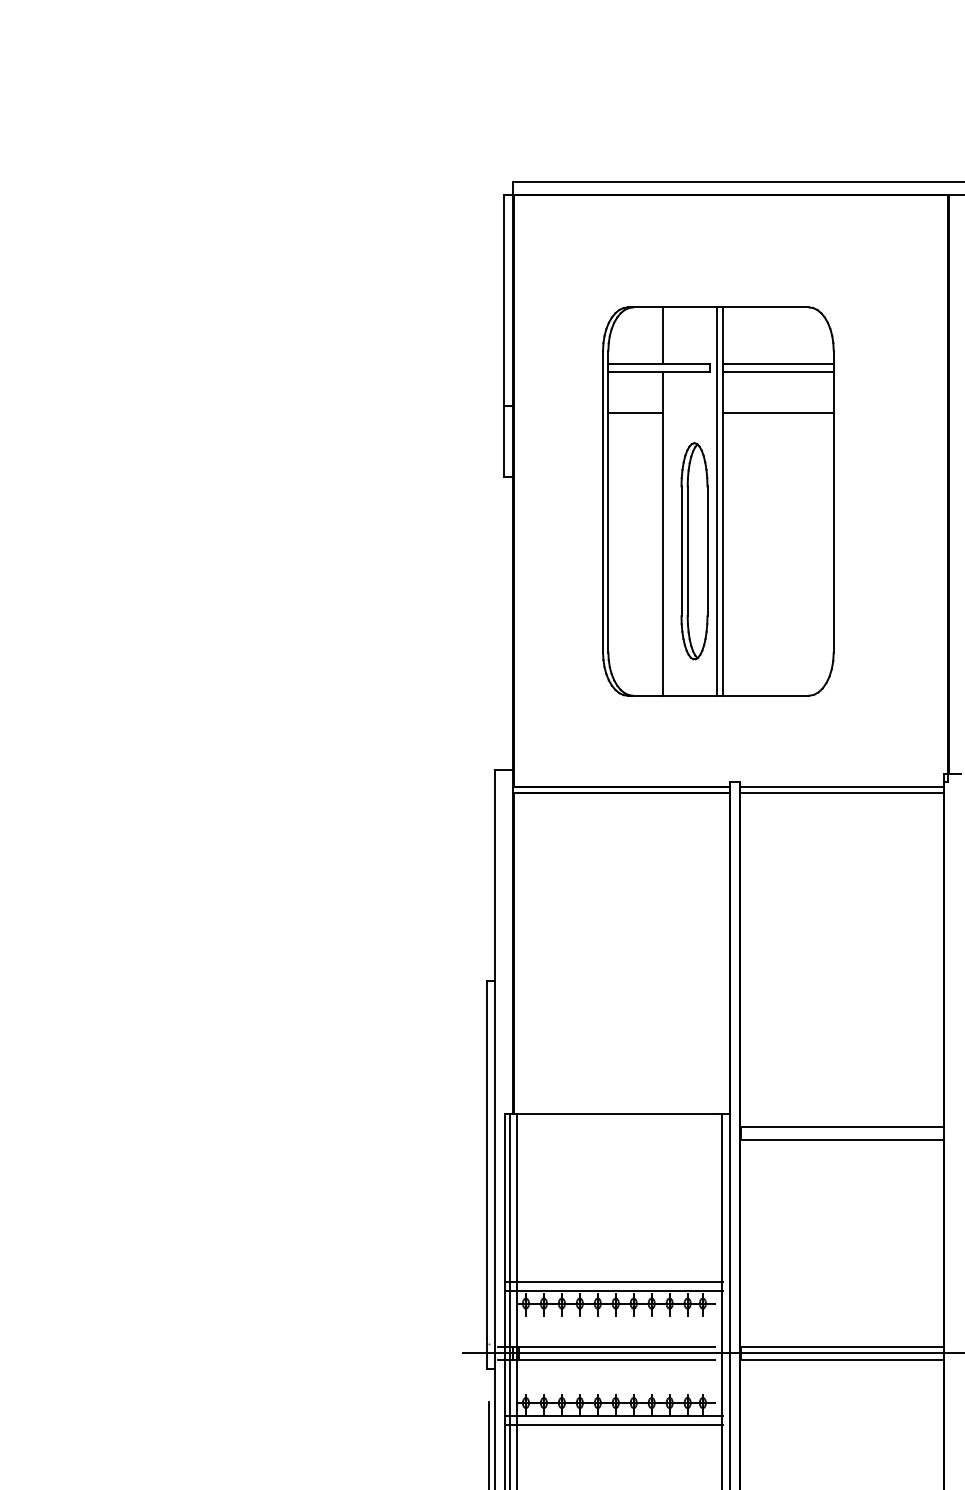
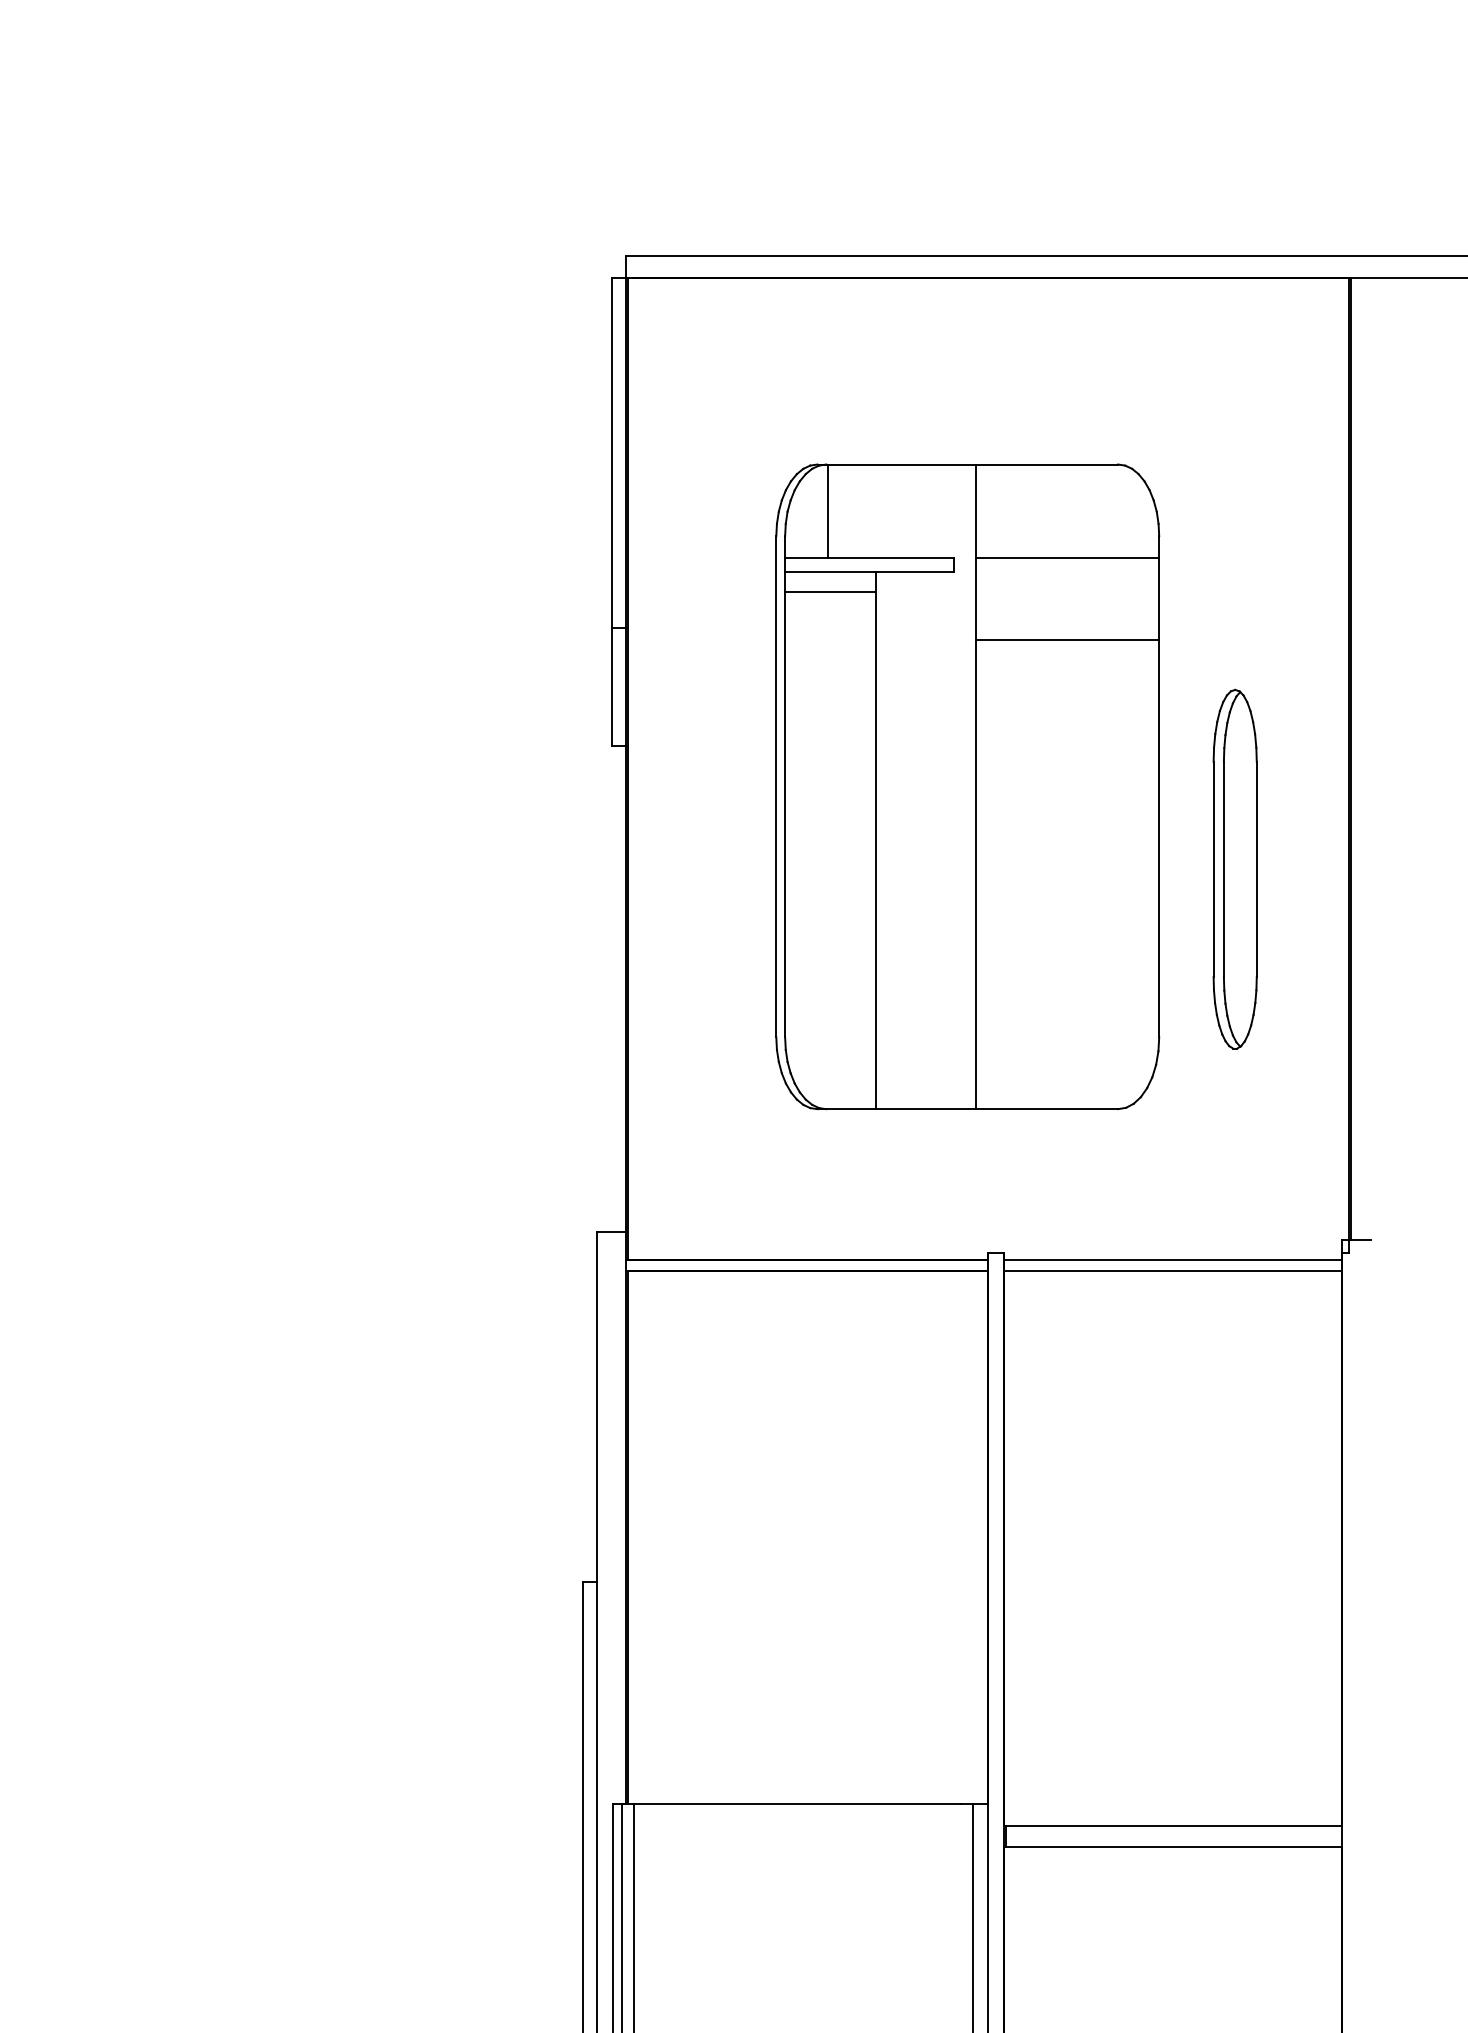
line: (662, 335) -> (826, 511), moved
line: (778, 372) -> (1067, 572), removed
line: (635, 413) -> (830, 592), moved
line: (717, 501) -> (966, 786), removed
part: (694, 551) -> (1235, 869), moved

